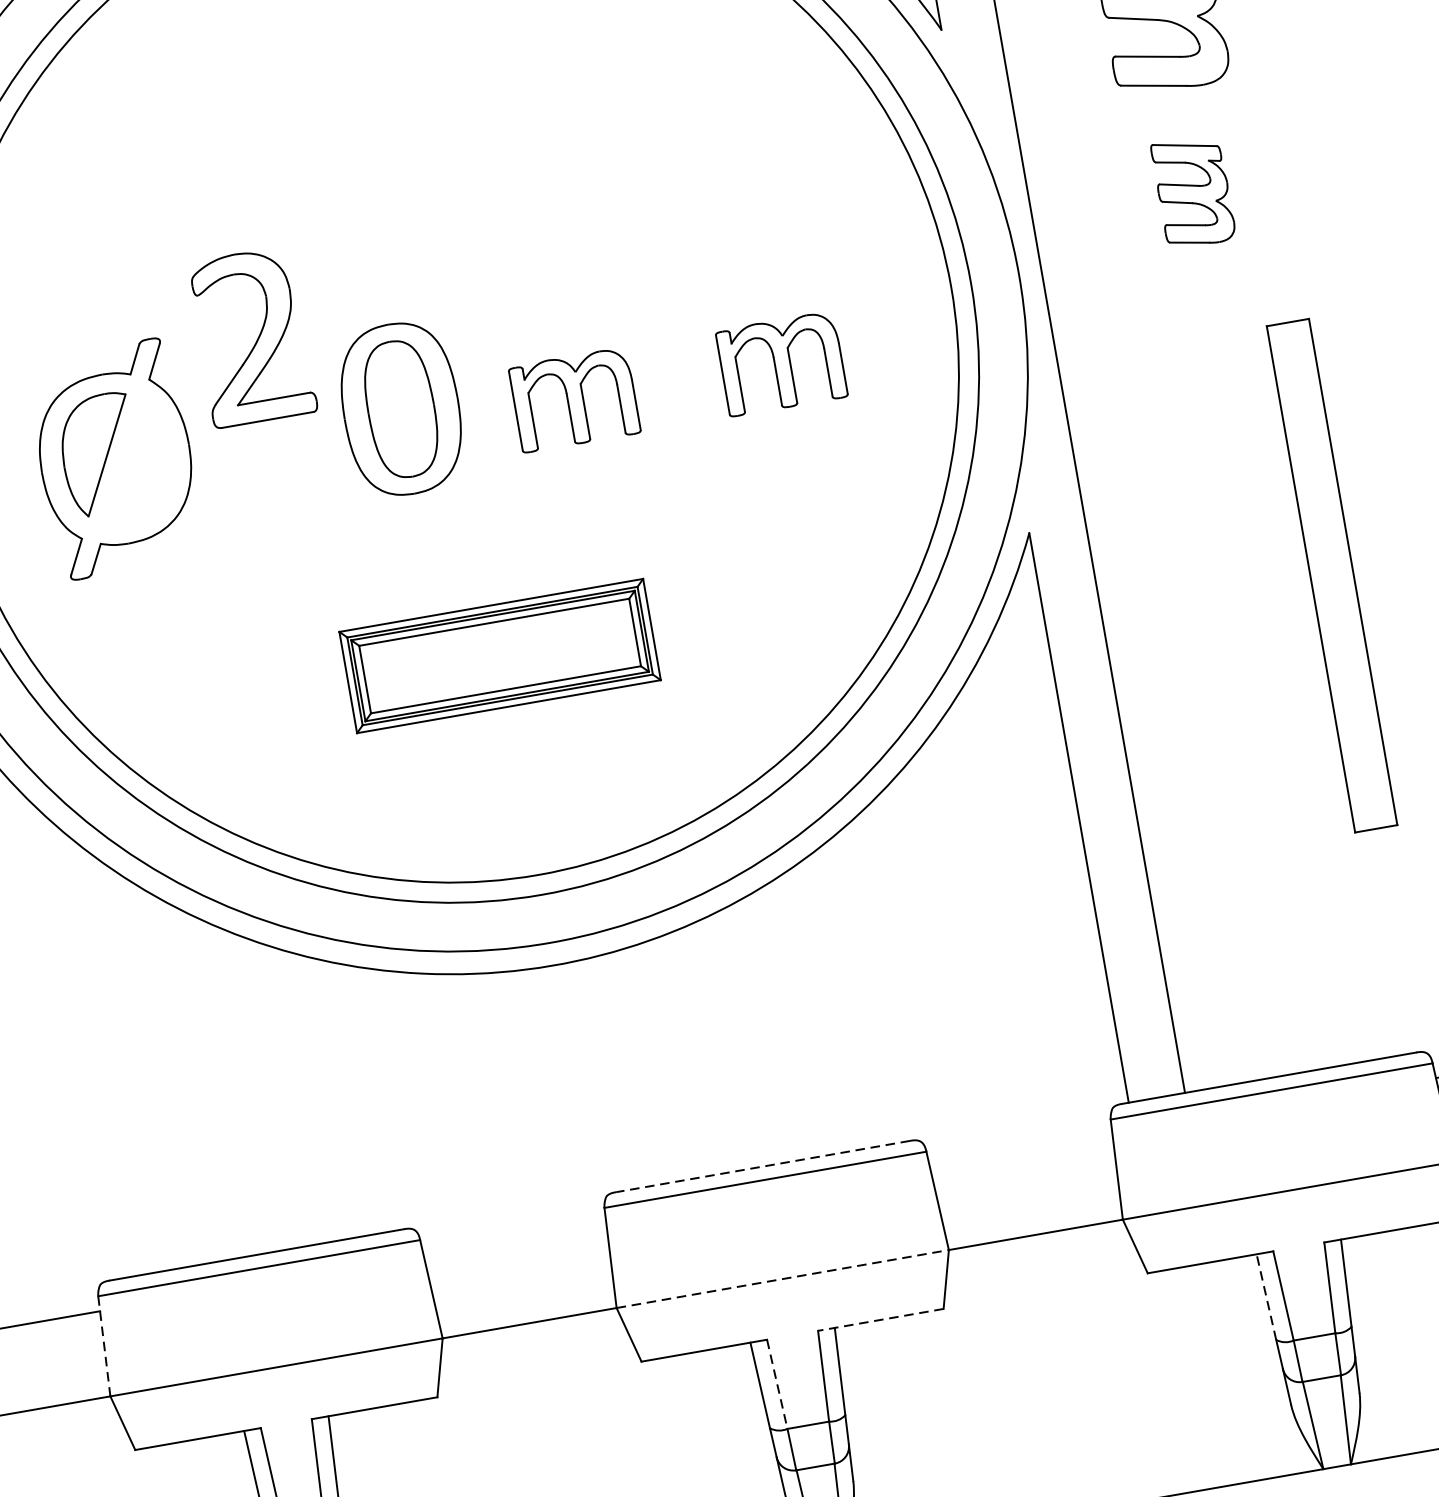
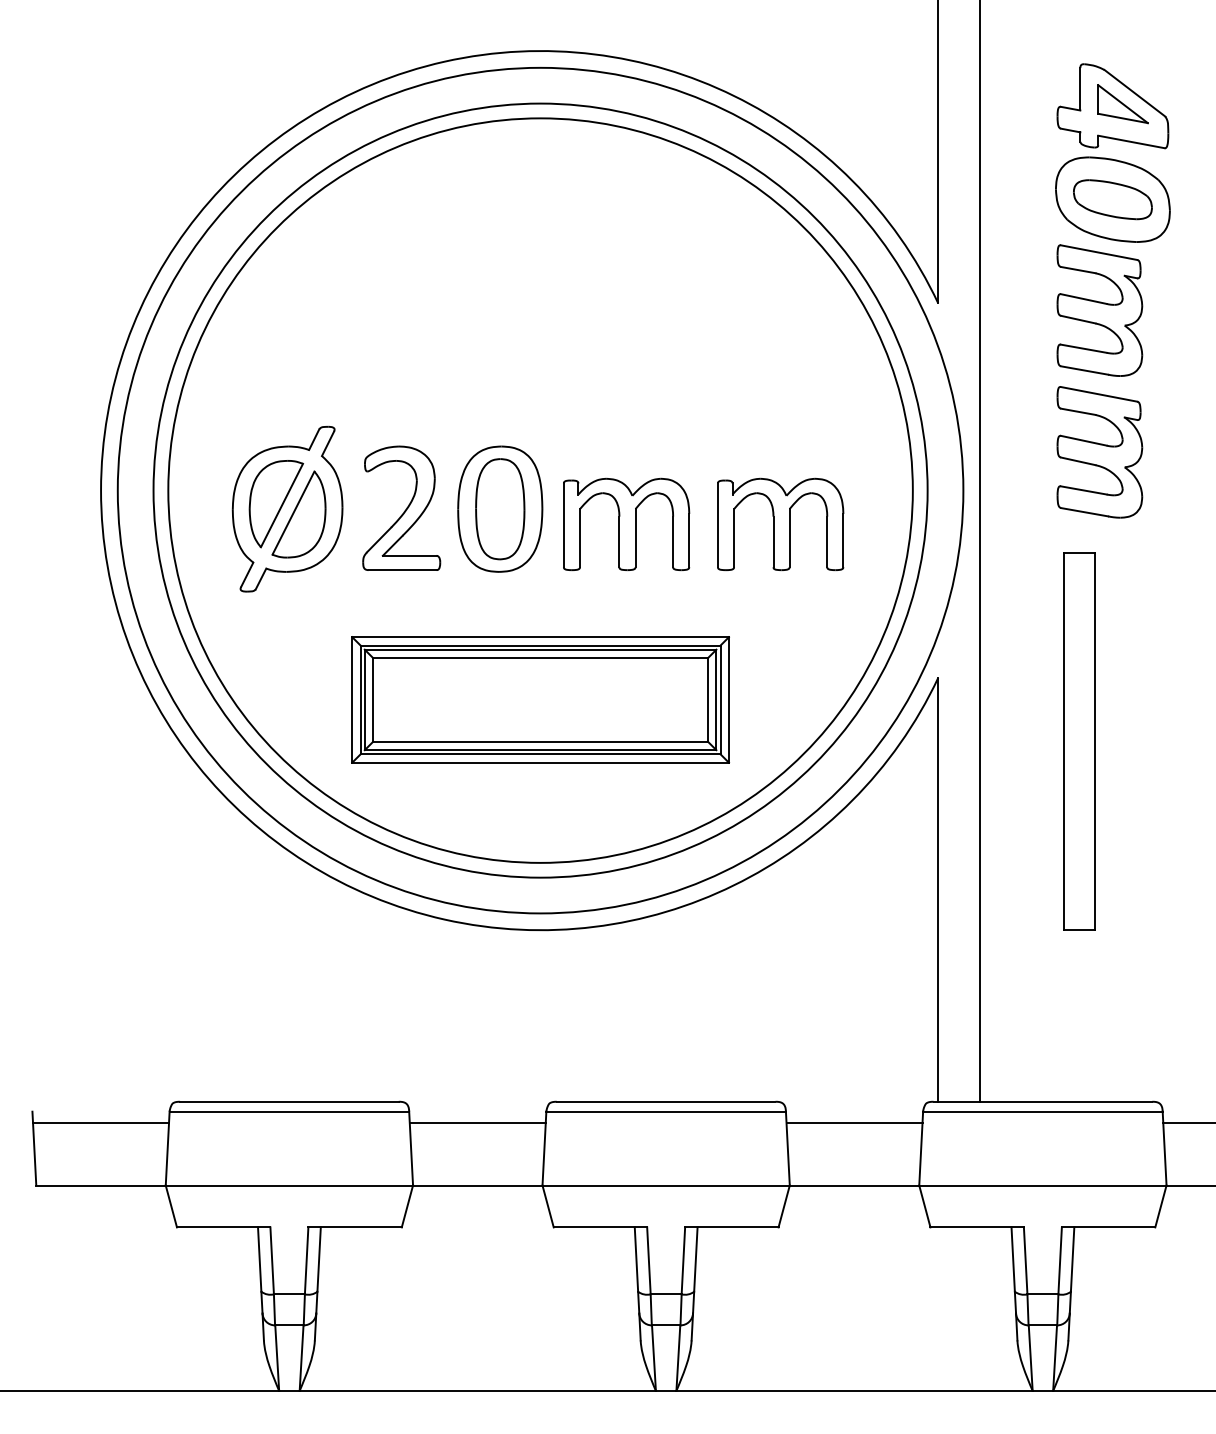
part: (1193, 192) -> (1099, 452), size x1.67
part: (251, 335) -> (401, 507), moved
part: (781, 364) -> (780, 524), size x1.43
part: (574, 400) -> (626, 524), size x1.43
part: (131, 463) -> (298, 514), added
part: (1331, 575) -> (1079, 741), moved
part: (499, 655) -> (540, 699), size x1.67
line: (1021, 1150) -> (854, 1122), added
line: (762, 1166) -> (665, 1101), dashed -> solid
line: (514, 1238) -> (477, 1122), added
line: (783, 1278) -> (666, 1185), dashed -> solid
line: (1266, 1296) -> (1013, 1259), dashed -> solid
line: (880, 1320) -> (731, 1227), dashed -> solid
line: (104, 1346) -> (167, 1148), dashed -> solid
line: (776, 1383) -> (648, 1260), dashed -> solid

